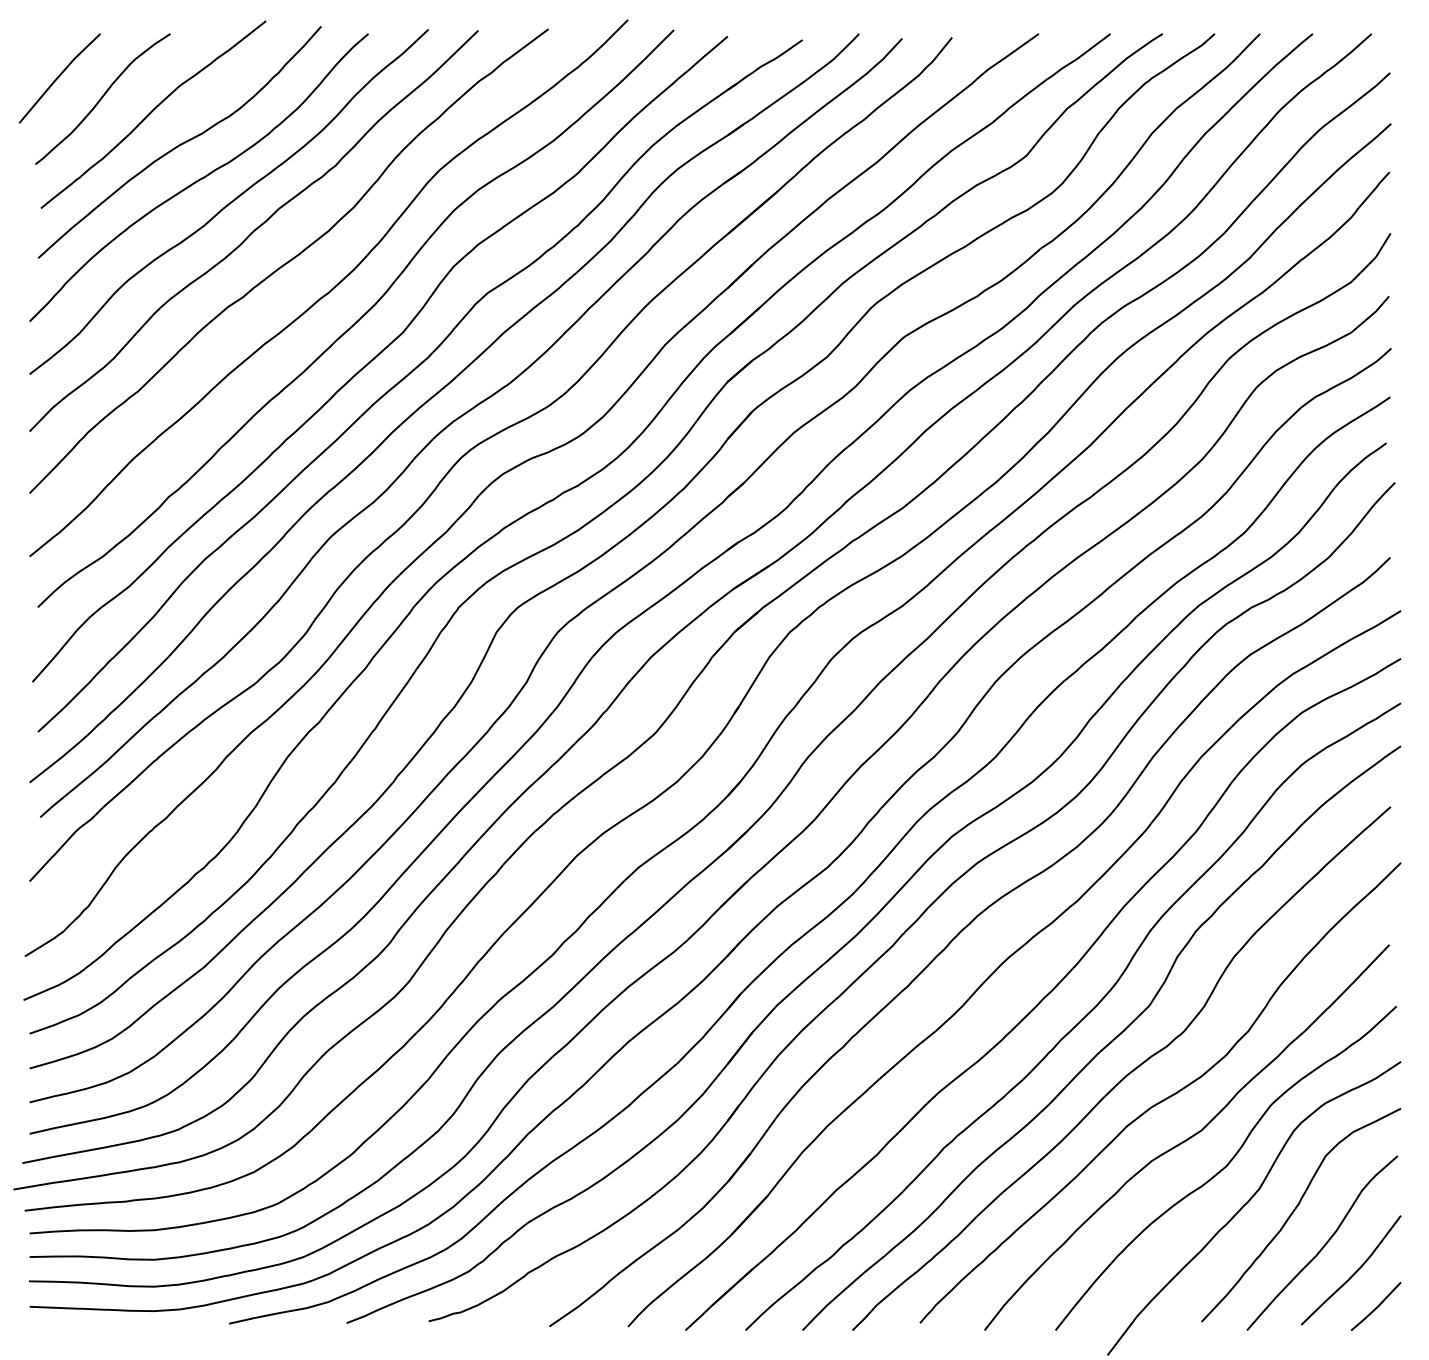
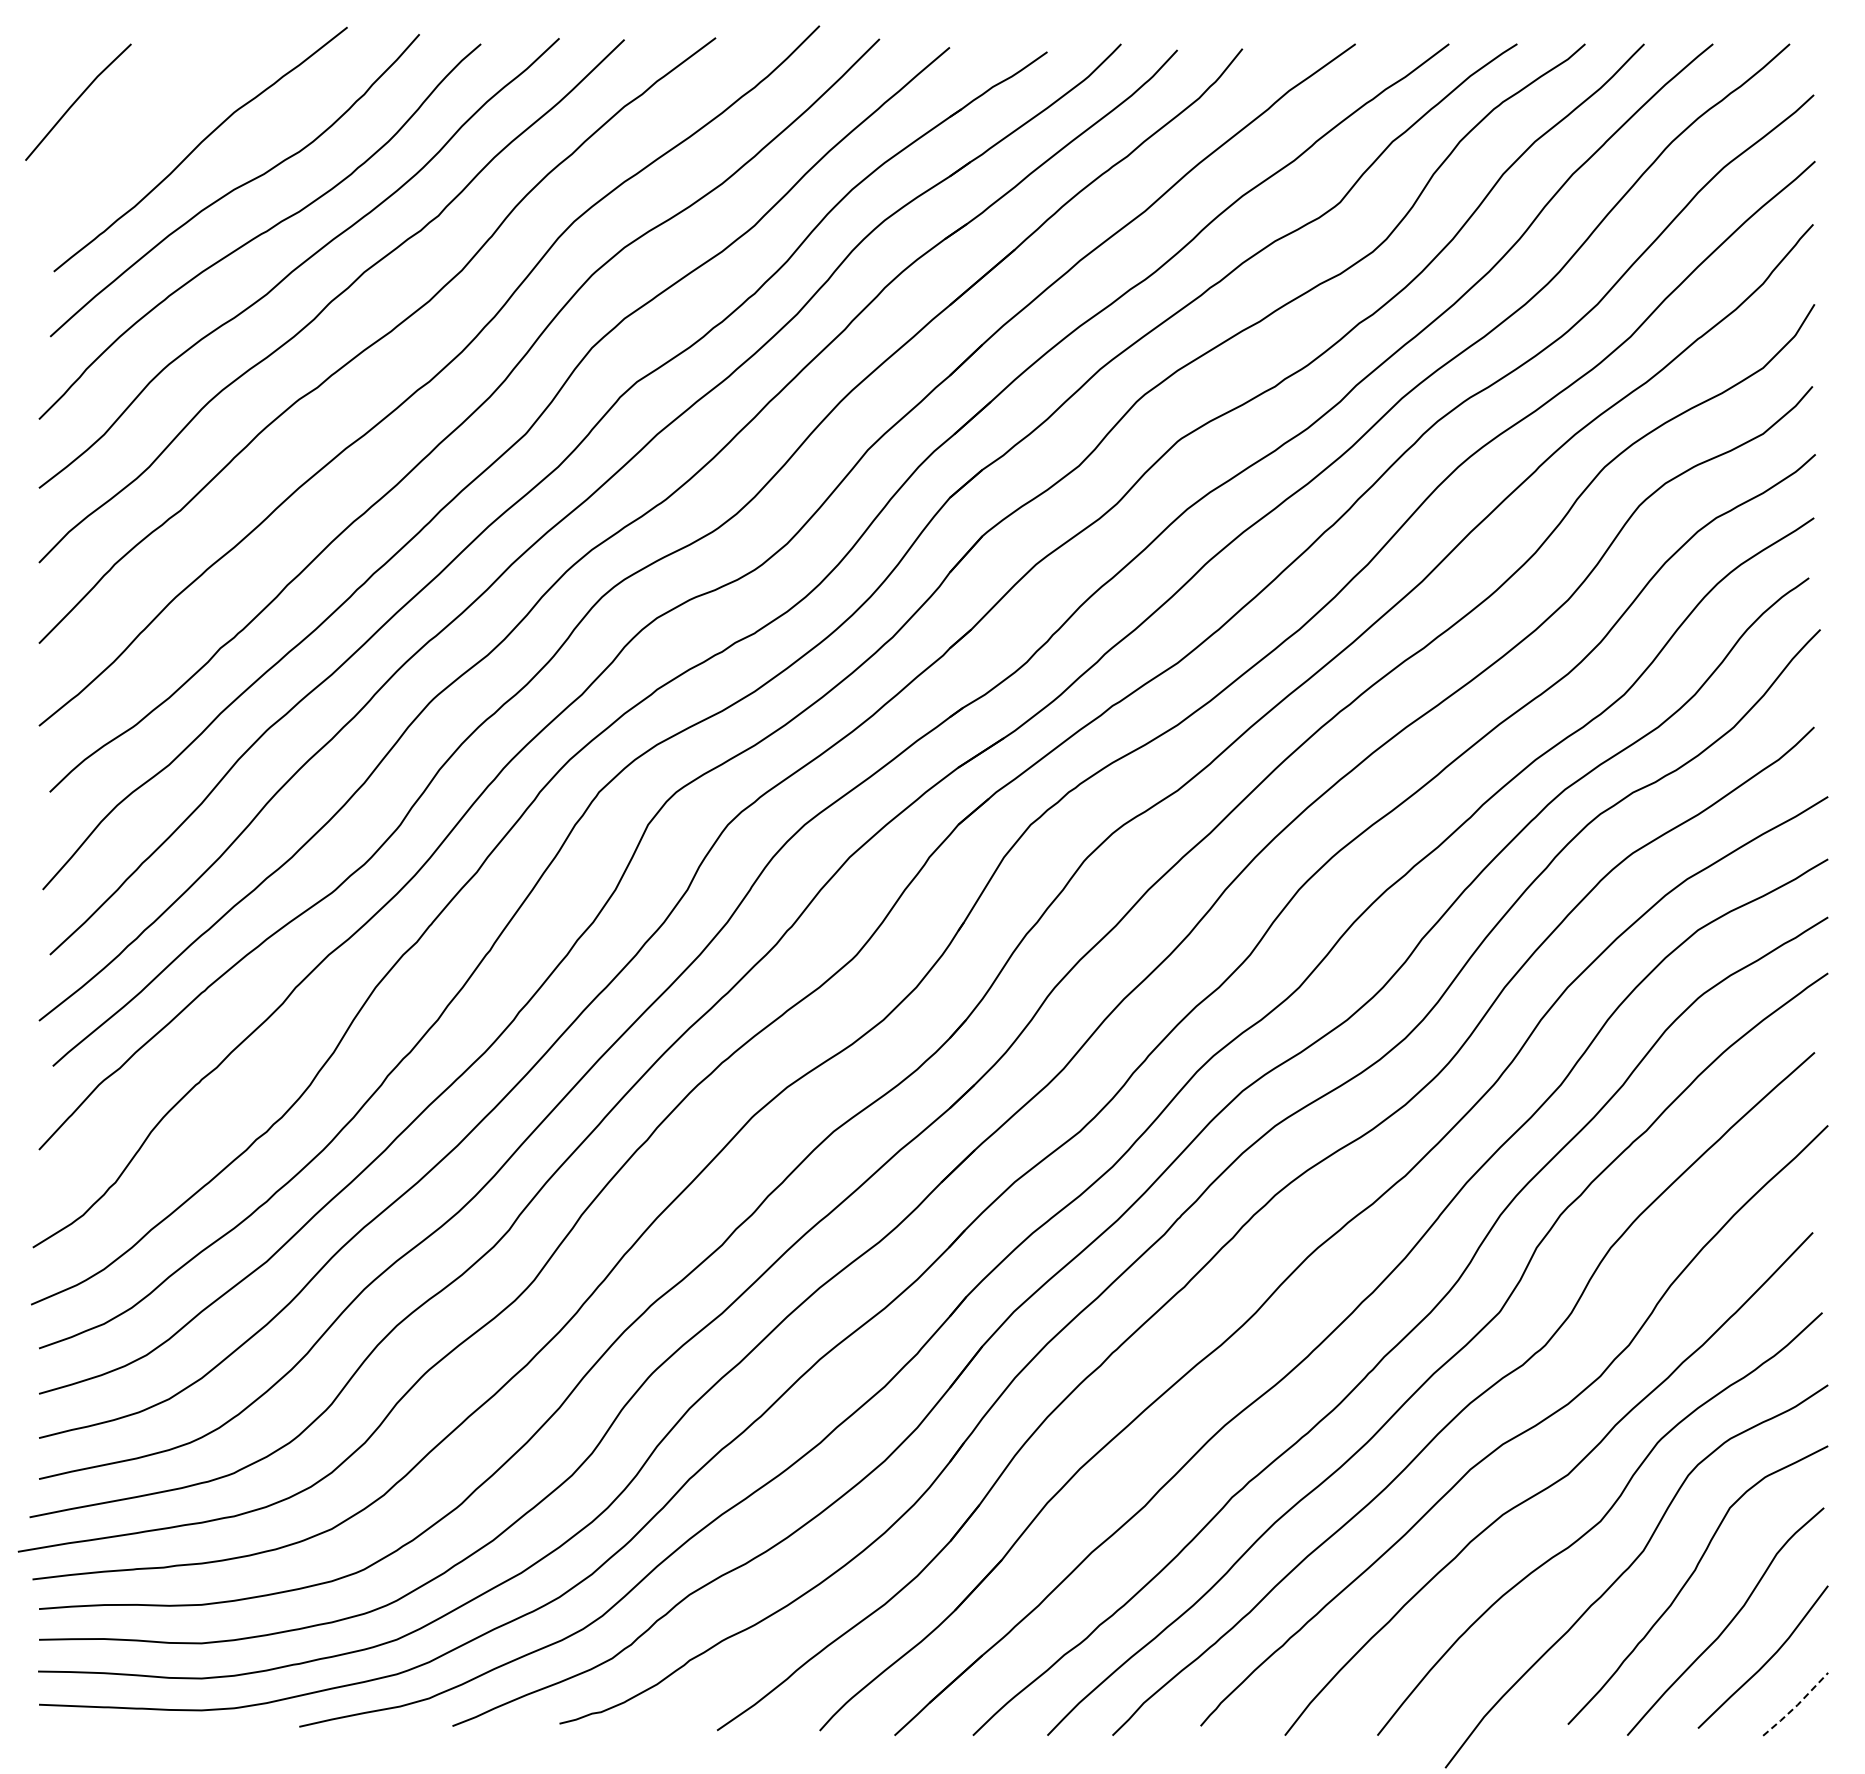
curve: (102, 97) -> (134, 127), removed
line: (1376, 1307) -> (1796, 1705), solid -> dashed

